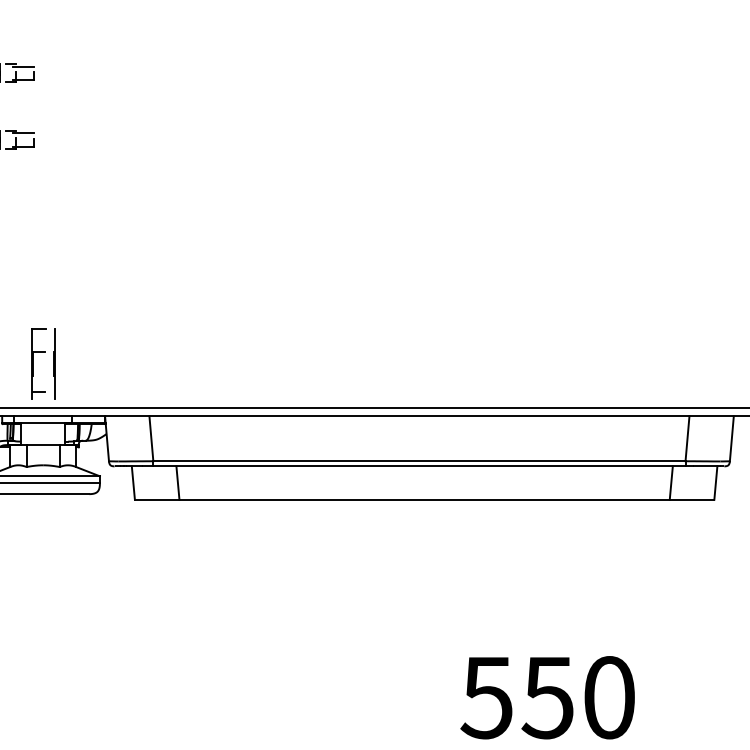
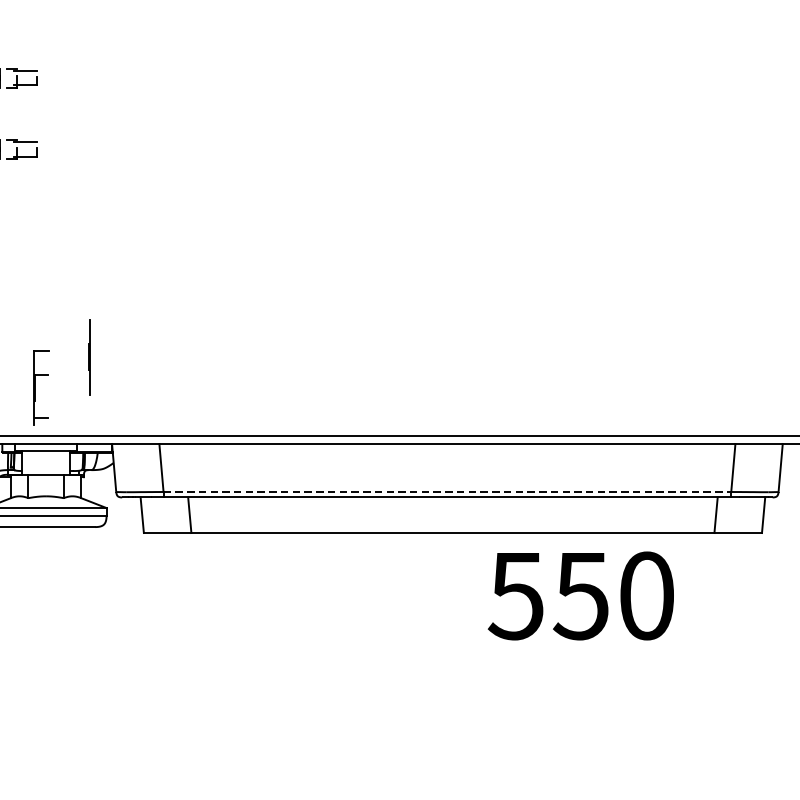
line: (54, 363) -> (90, 356), moved
line: (419, 461) -> (447, 492), solid -> dashed
text: (547, 697) -> (580, 595), moved

